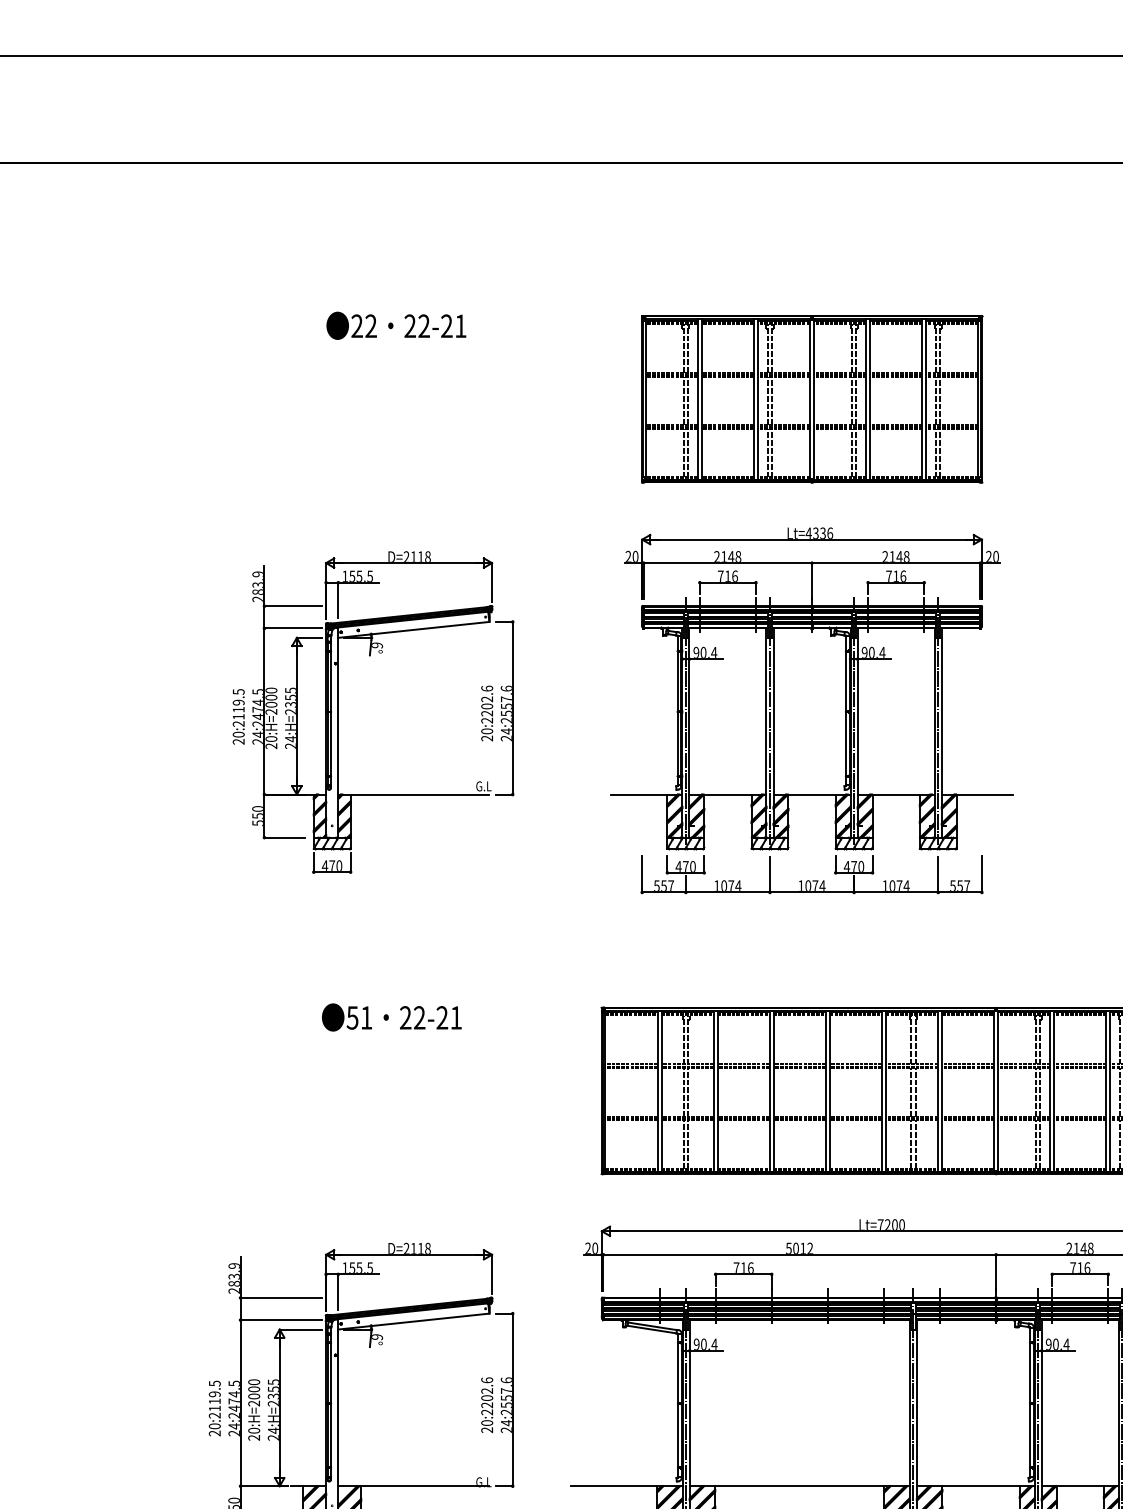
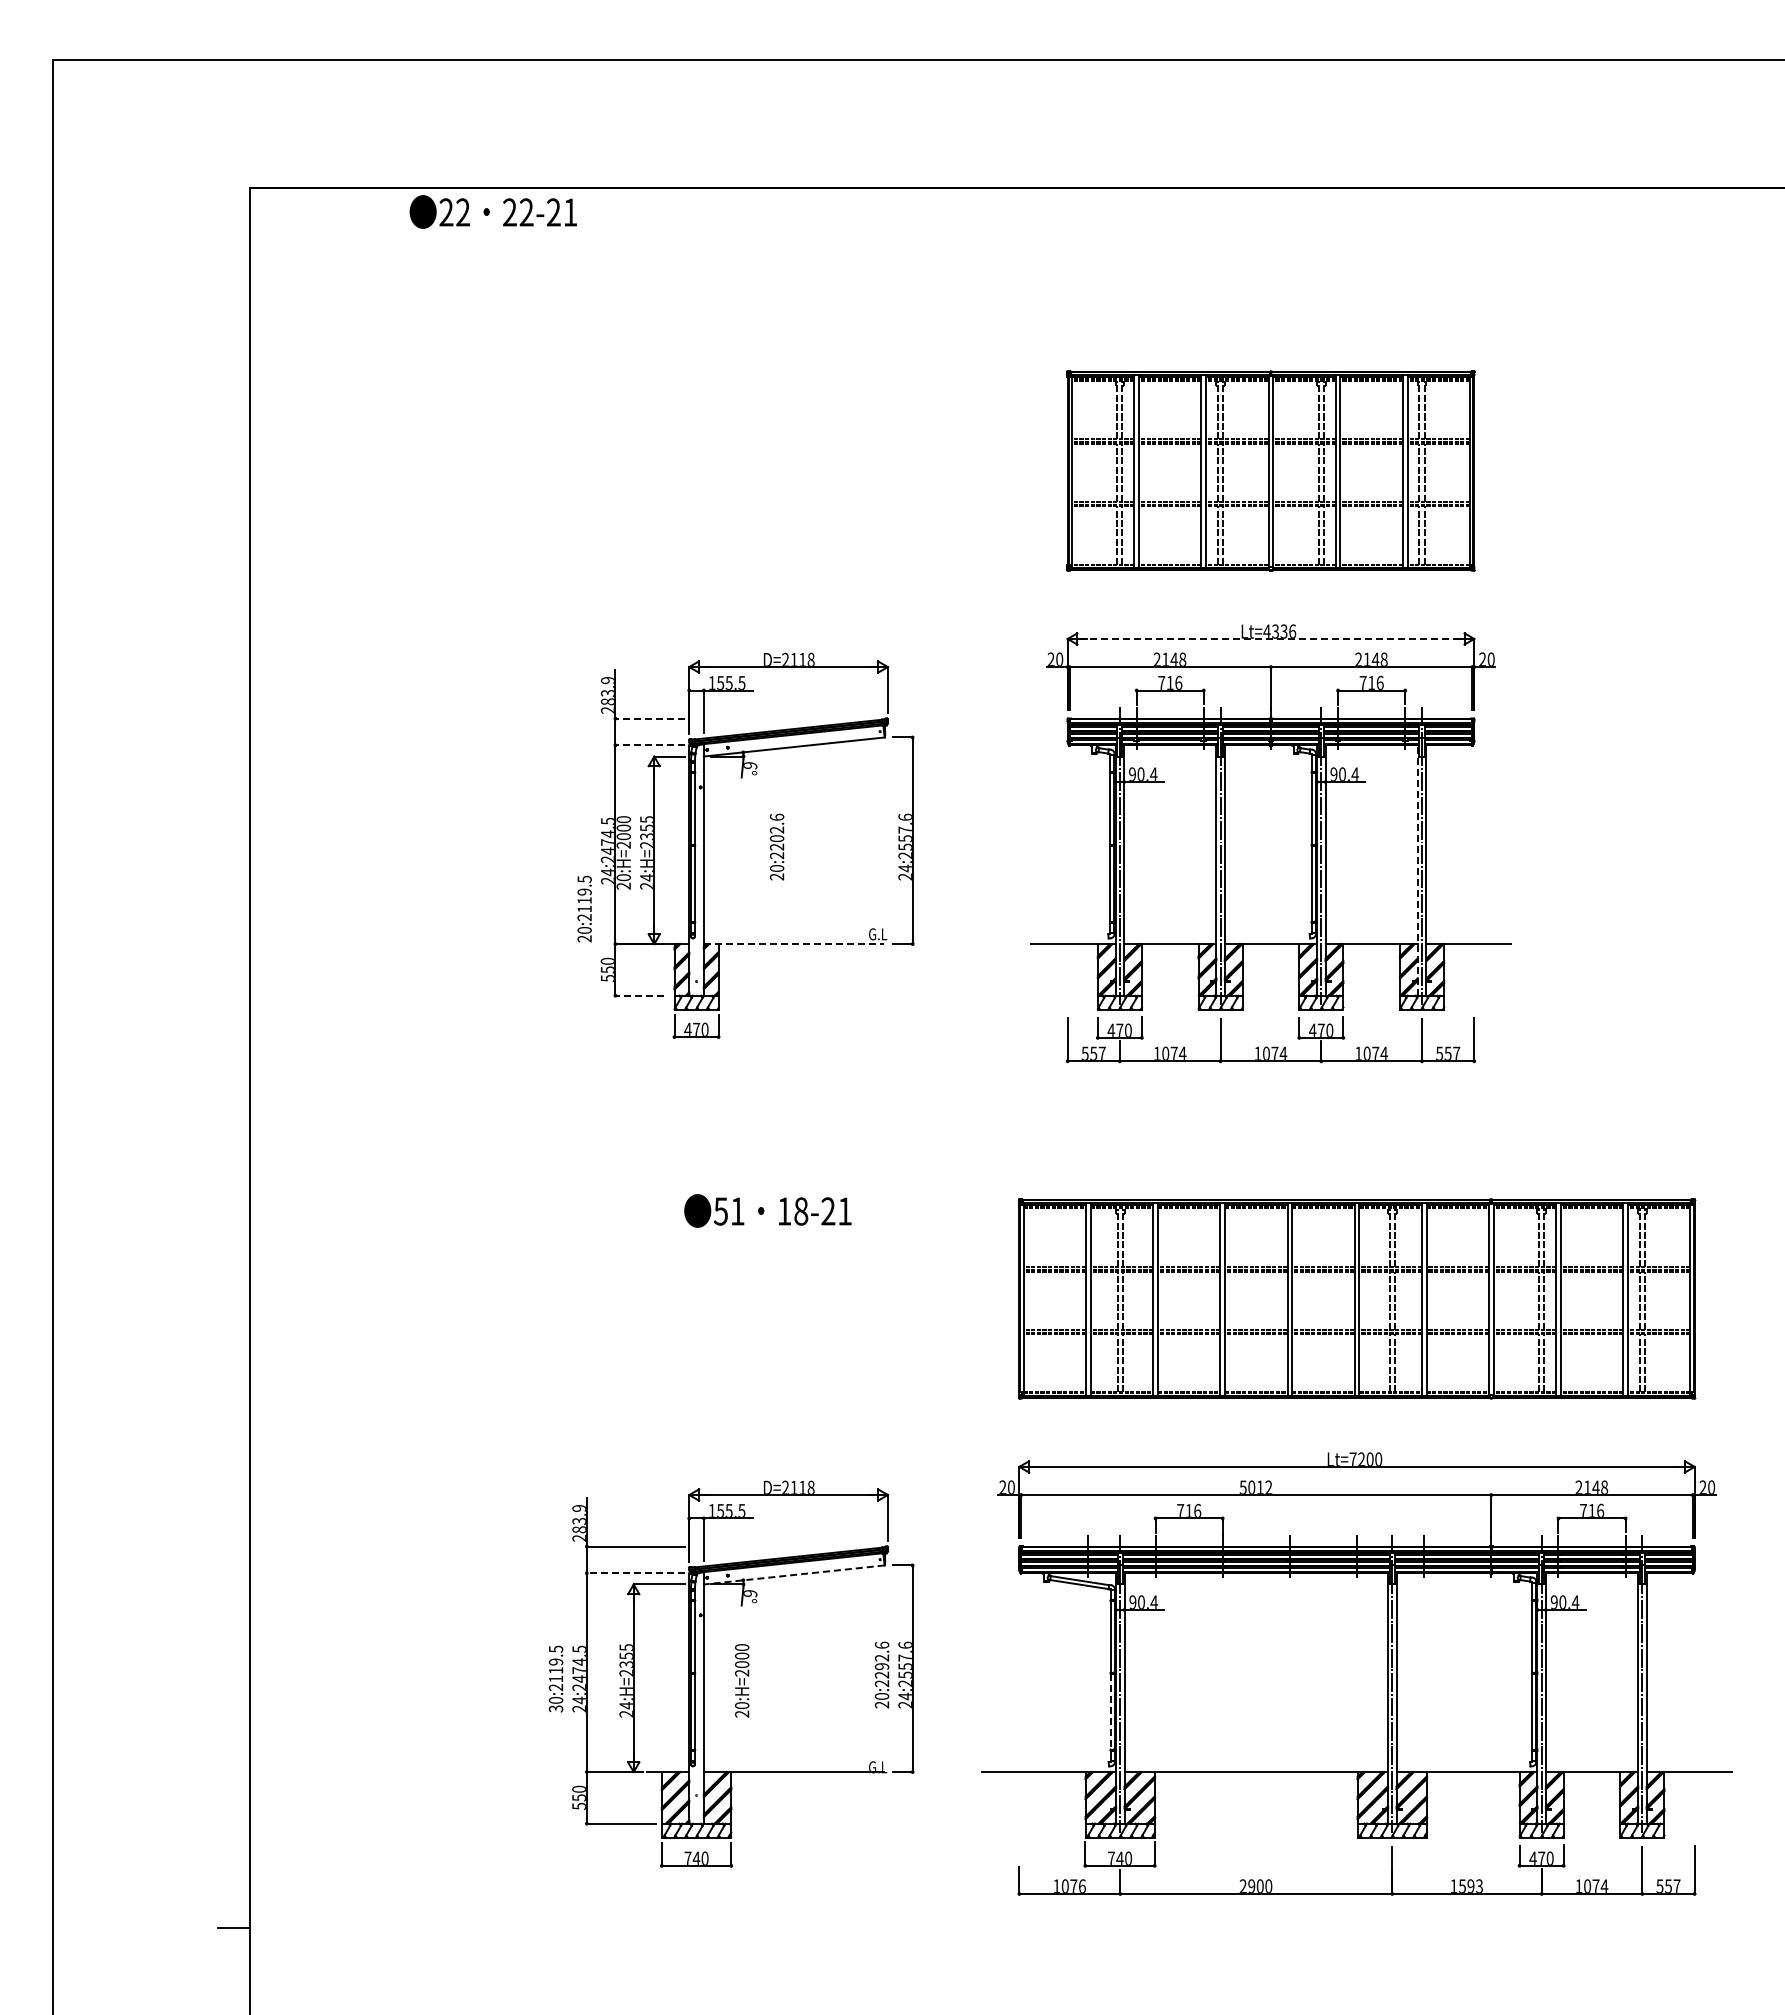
text: (395, 325) -> (492, 211), moved
line: (812, 539) -> (1271, 638), solid -> dashed
line: (292, 606) -> (649, 718), solid -> dashed
line: (292, 628) -> (649, 745), solid -> dashed
text: (486, 713) -> (776, 846), moved
text: (238, 716) -> (584, 908), moved
line: (934, 733) -> (1417, 870), solid -> dashed
line: (413, 794) -> (793, 944), solid -> dashed
line: (284, 837) -> (639, 995), solid -> dashed
text: (412, 1017) -> (792, 1211), 22-21 -> 18-21
line: (281, 1320) -> (635, 1573), solid -> dashed
line: (414, 1321) -> (794, 1574), solid -> dashed
text: (487, 1398) -> (882, 1666), 20:2202.6 -> 20:2292.6
text: (254, 1409) -> (742, 1680), moved
text: (215, 1433) -> (556, 1708), 20:2119.5 -> 30:2119.5
line: (678, 1435) -> (1110, 1711), solid -> dashed

